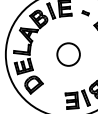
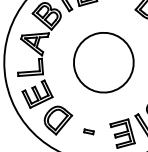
circle: (68, 54) -> (103, 62), size x1.67
part: (51, 95) -> (88, 131), added

